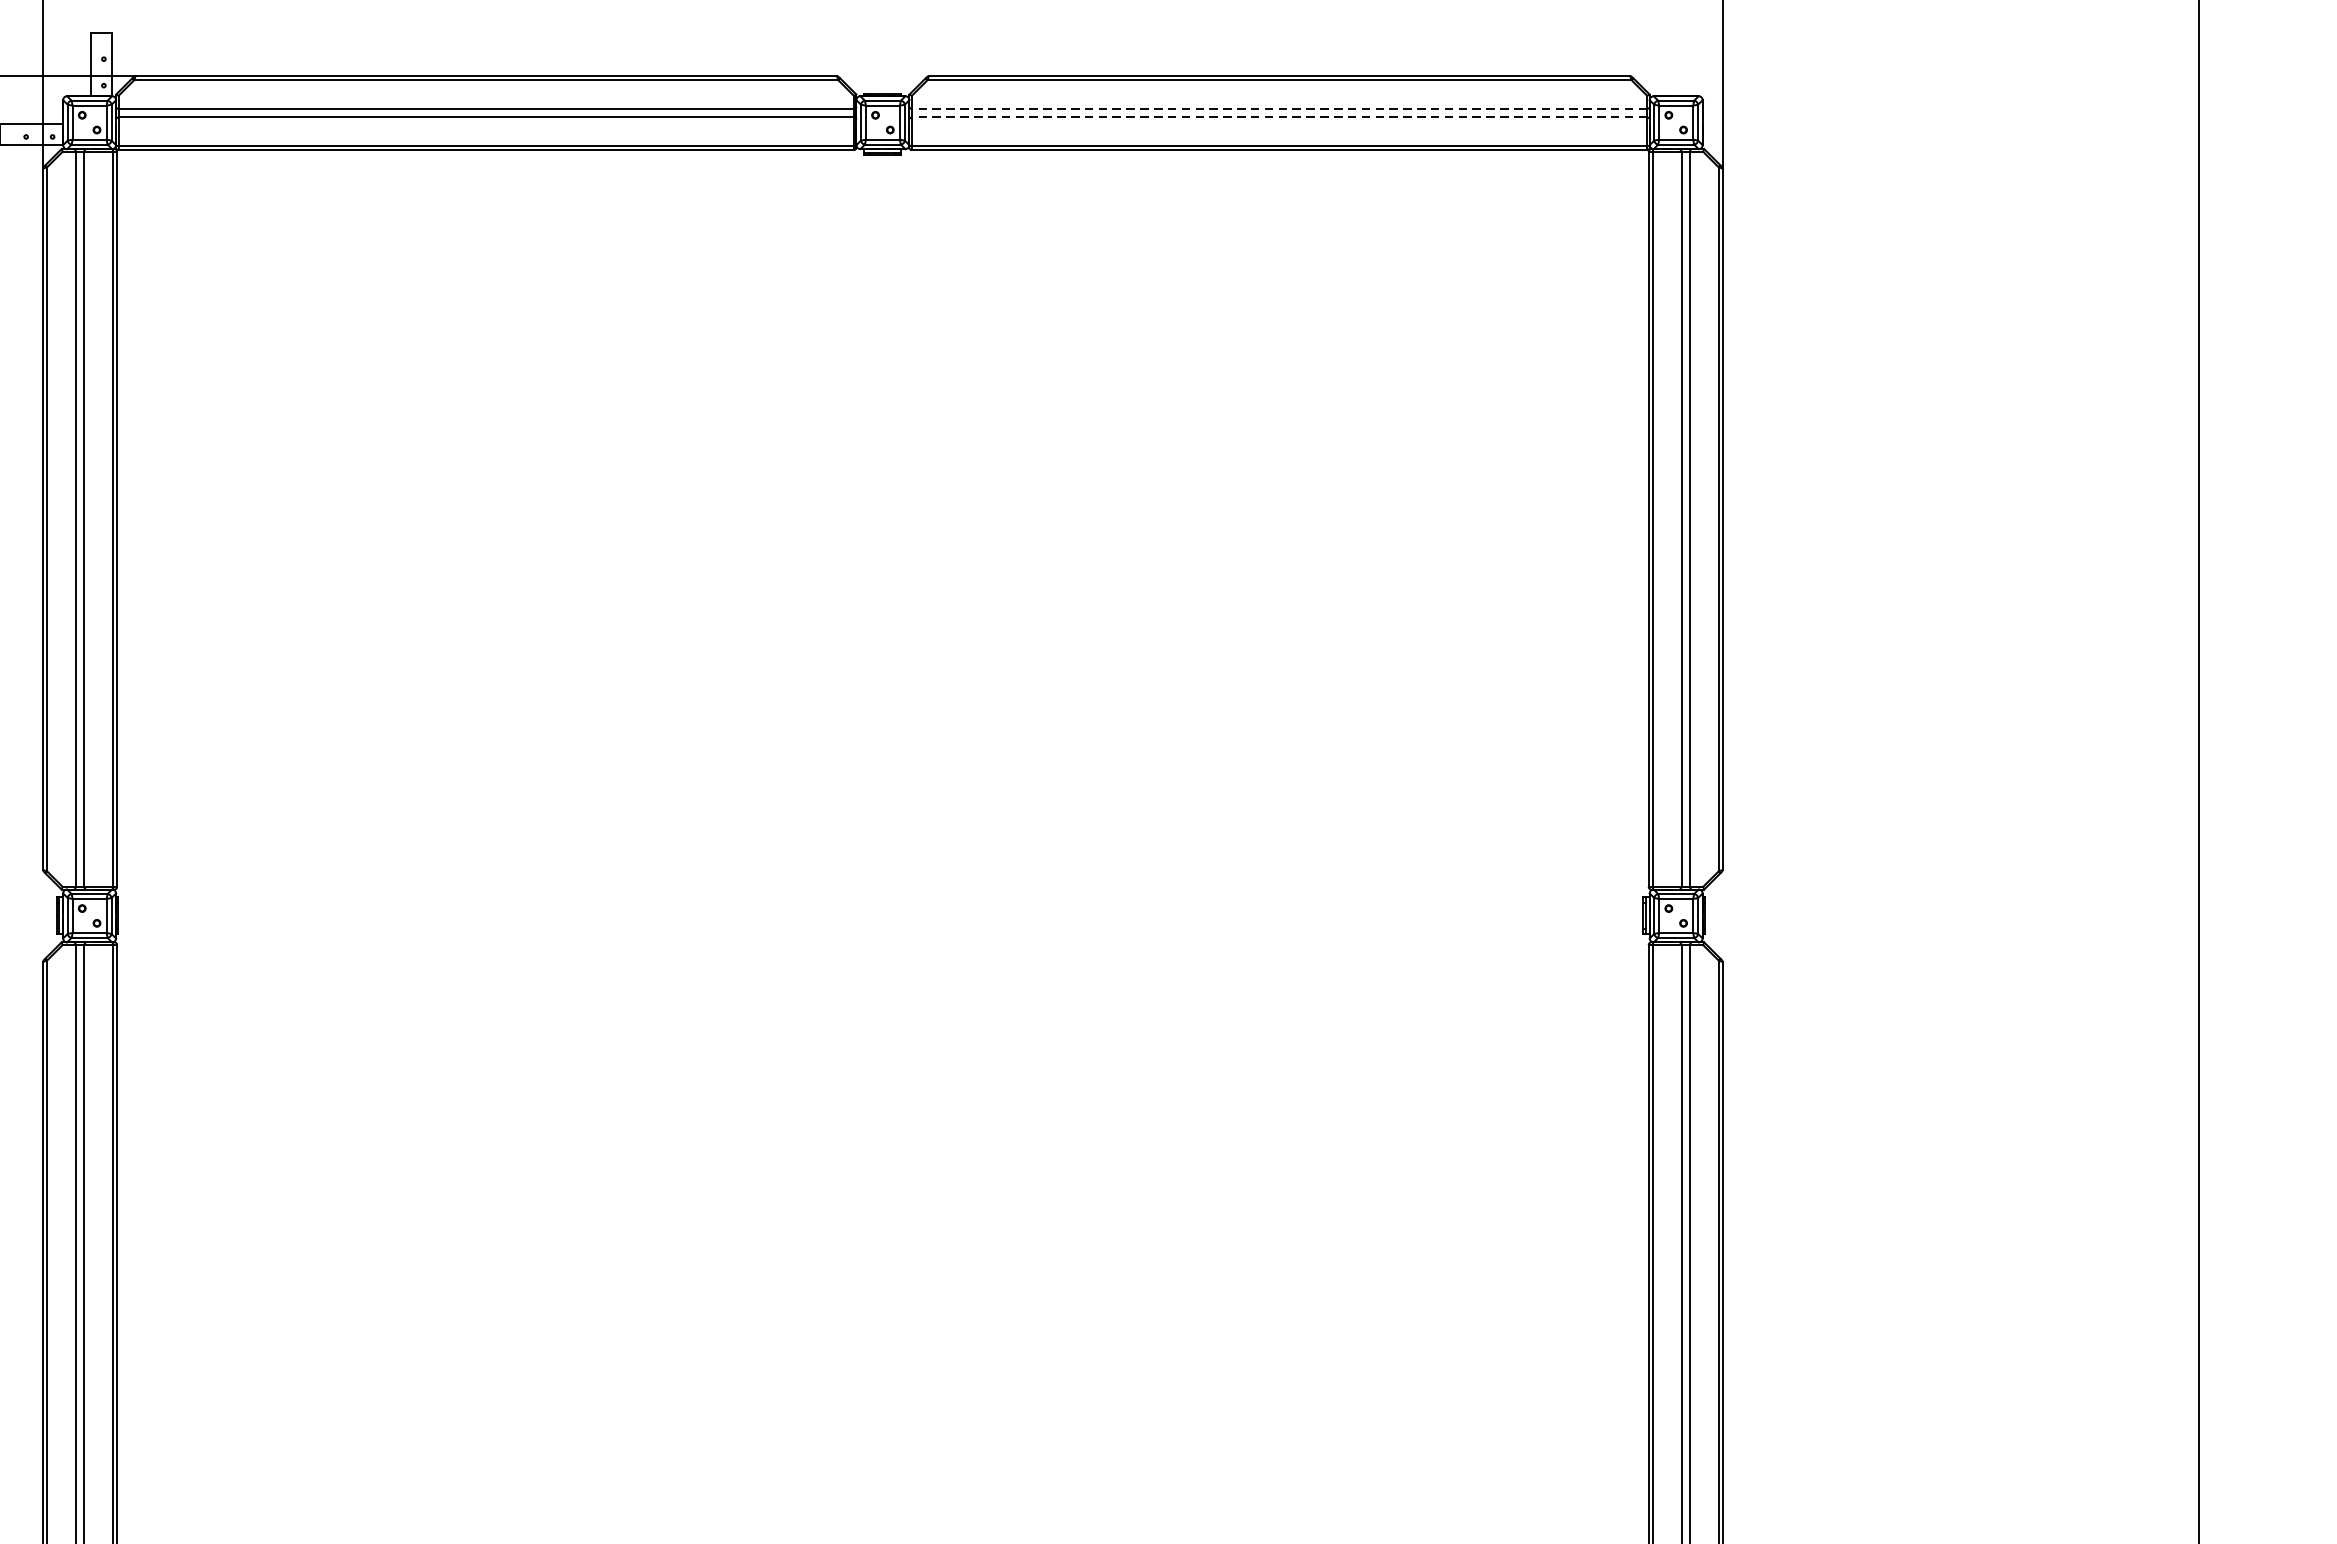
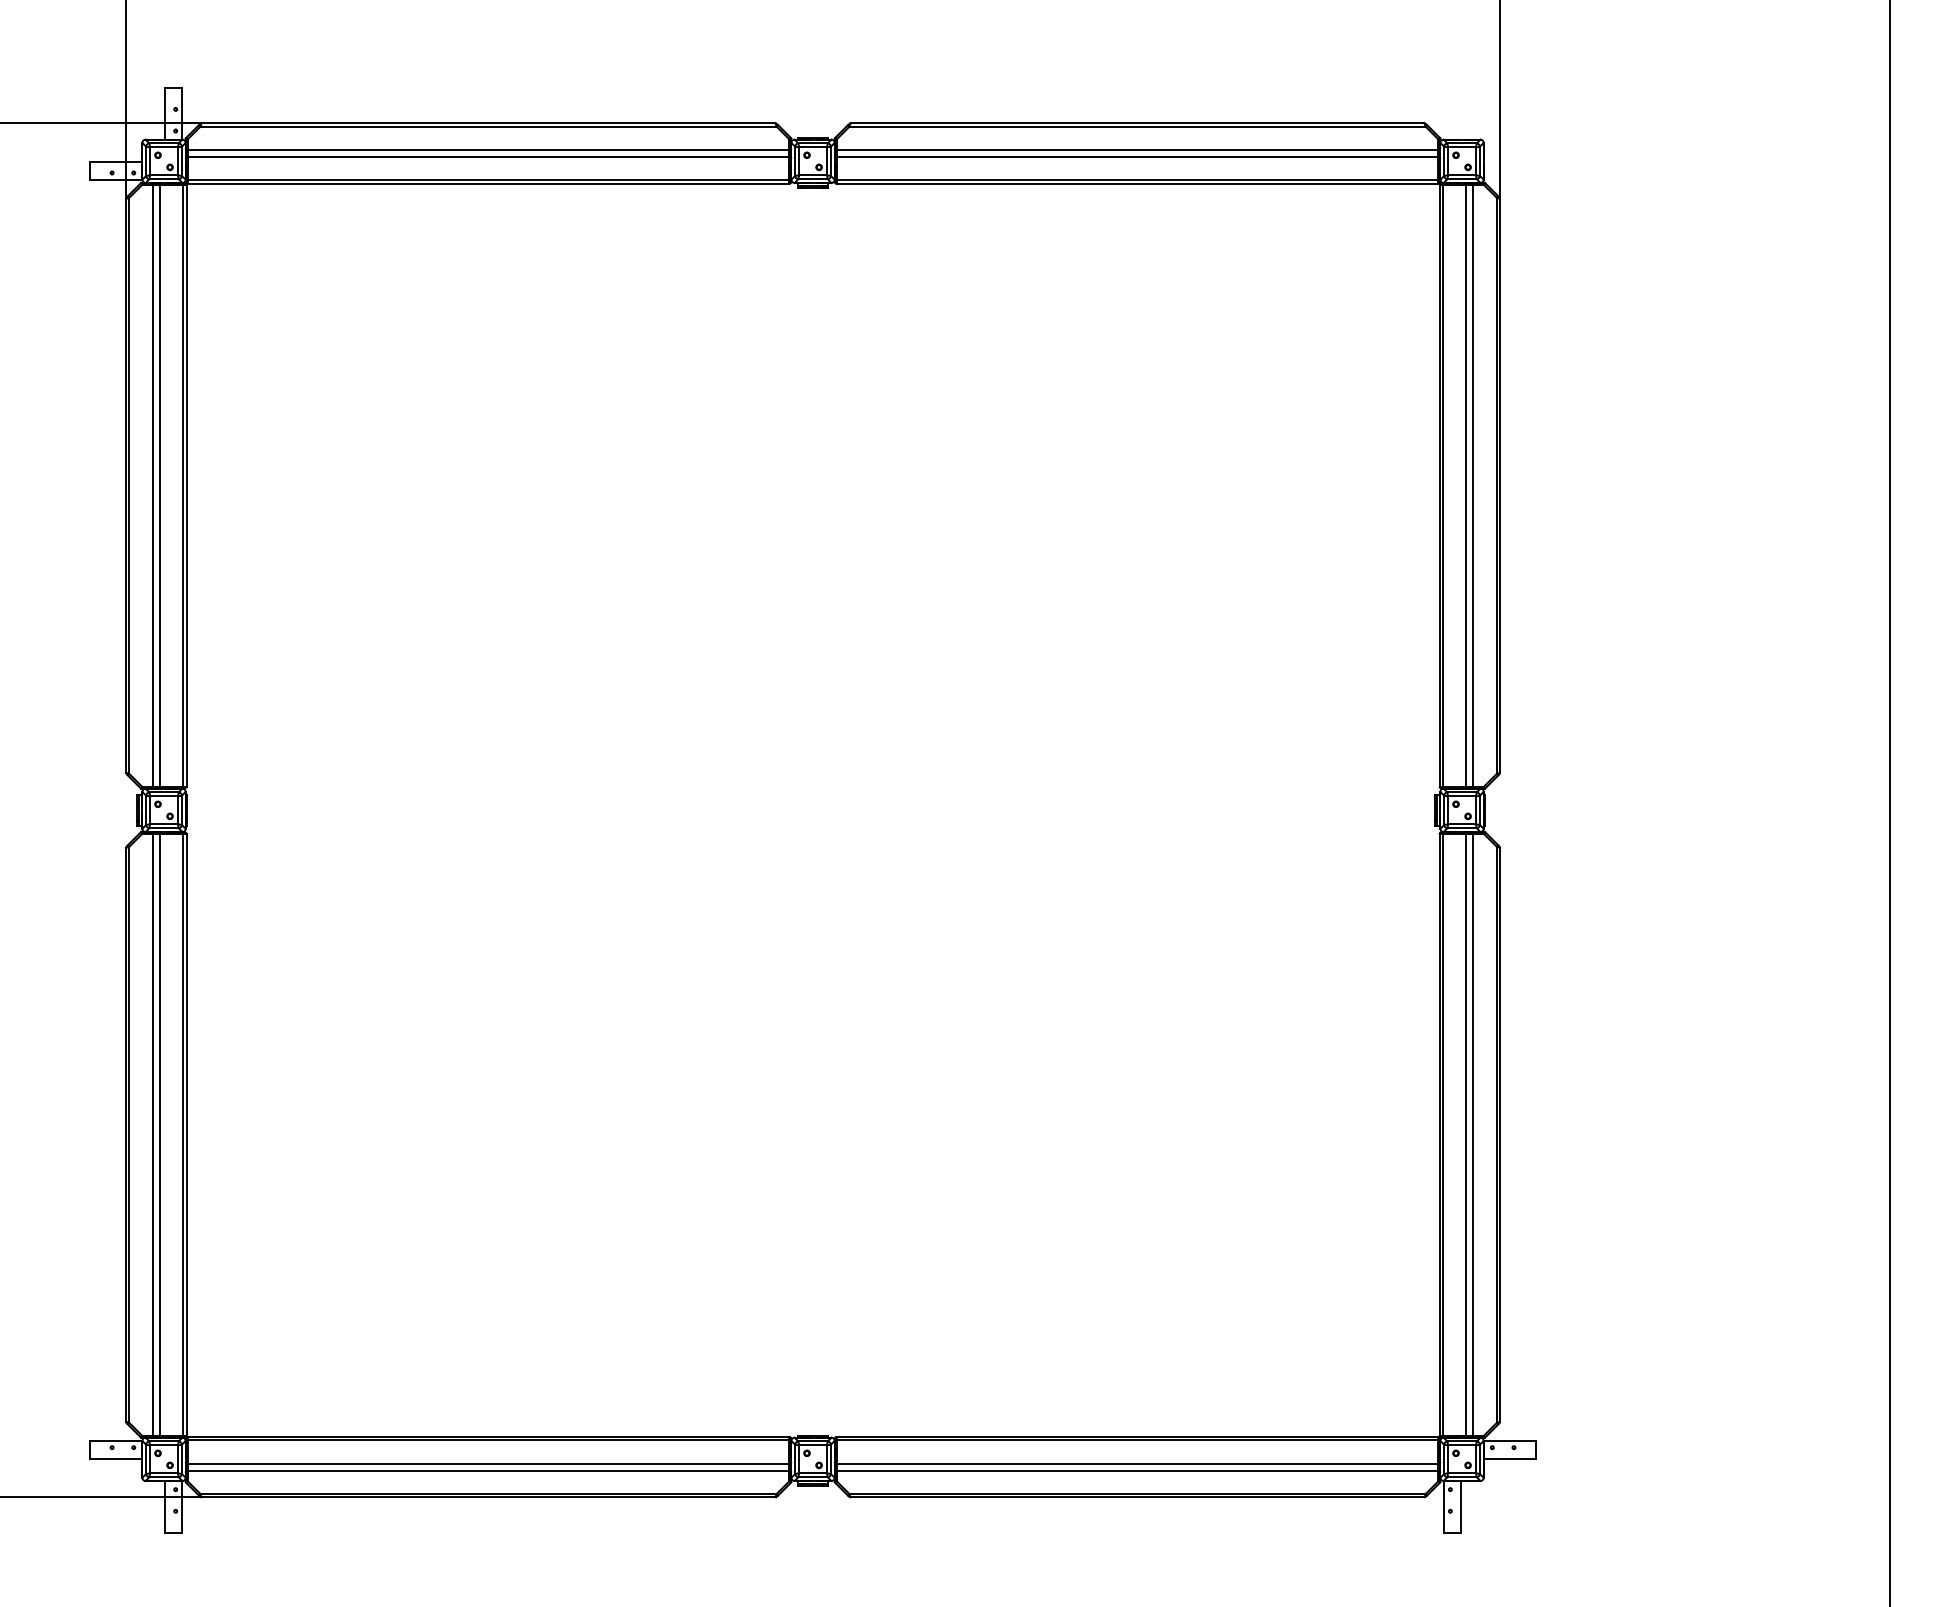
line: (1279, 109) -> (1137, 150), dashed -> solid
line: (1279, 117) -> (1137, 157), dashed -> solid

